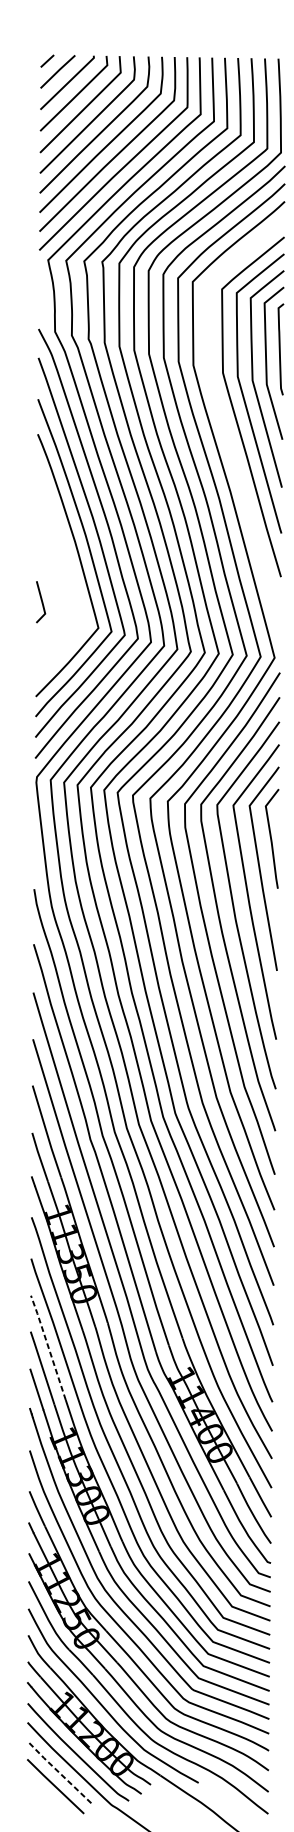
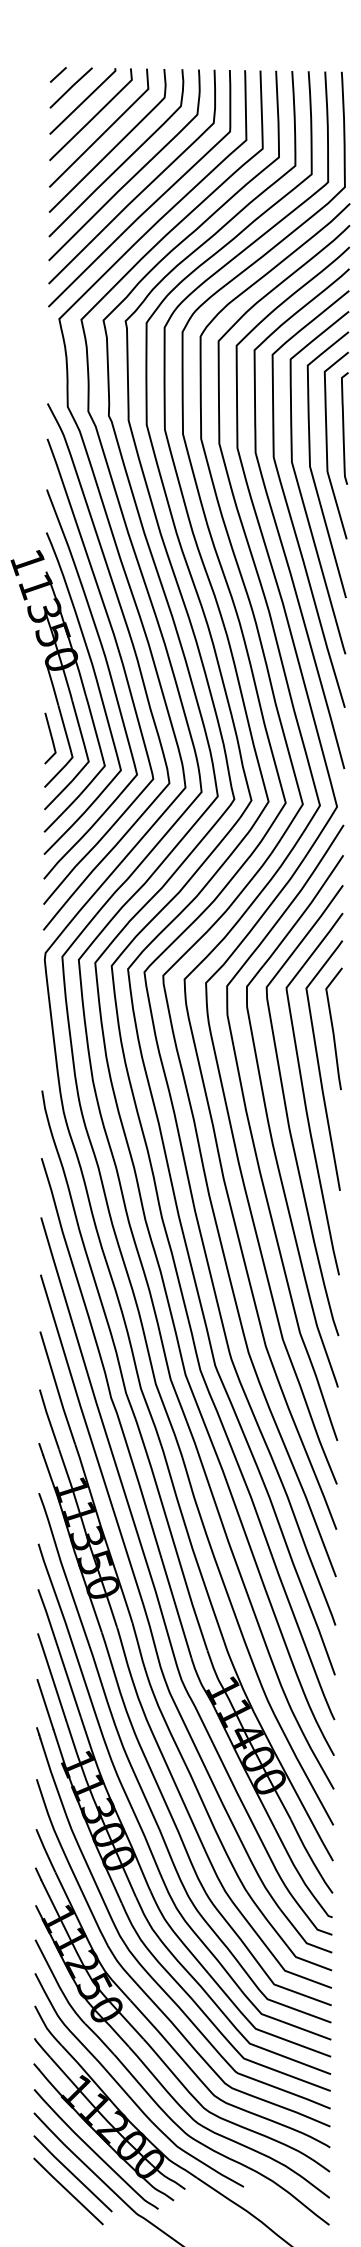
curve: (226, 428) -> (277, 525), added
part: (46, 563) -> (57, 691), added
line: (48, 1346) -> (59, 1651), dashed -> solid
line: (58, 1771) -> (72, 2173), dashed -> solid

